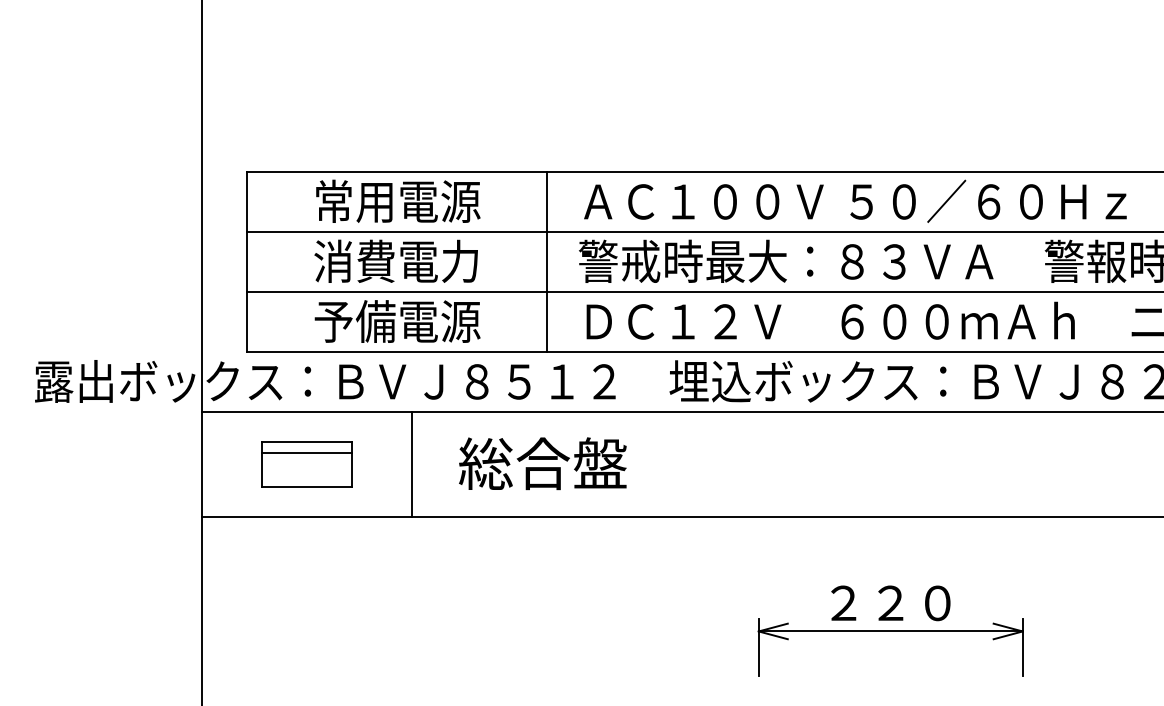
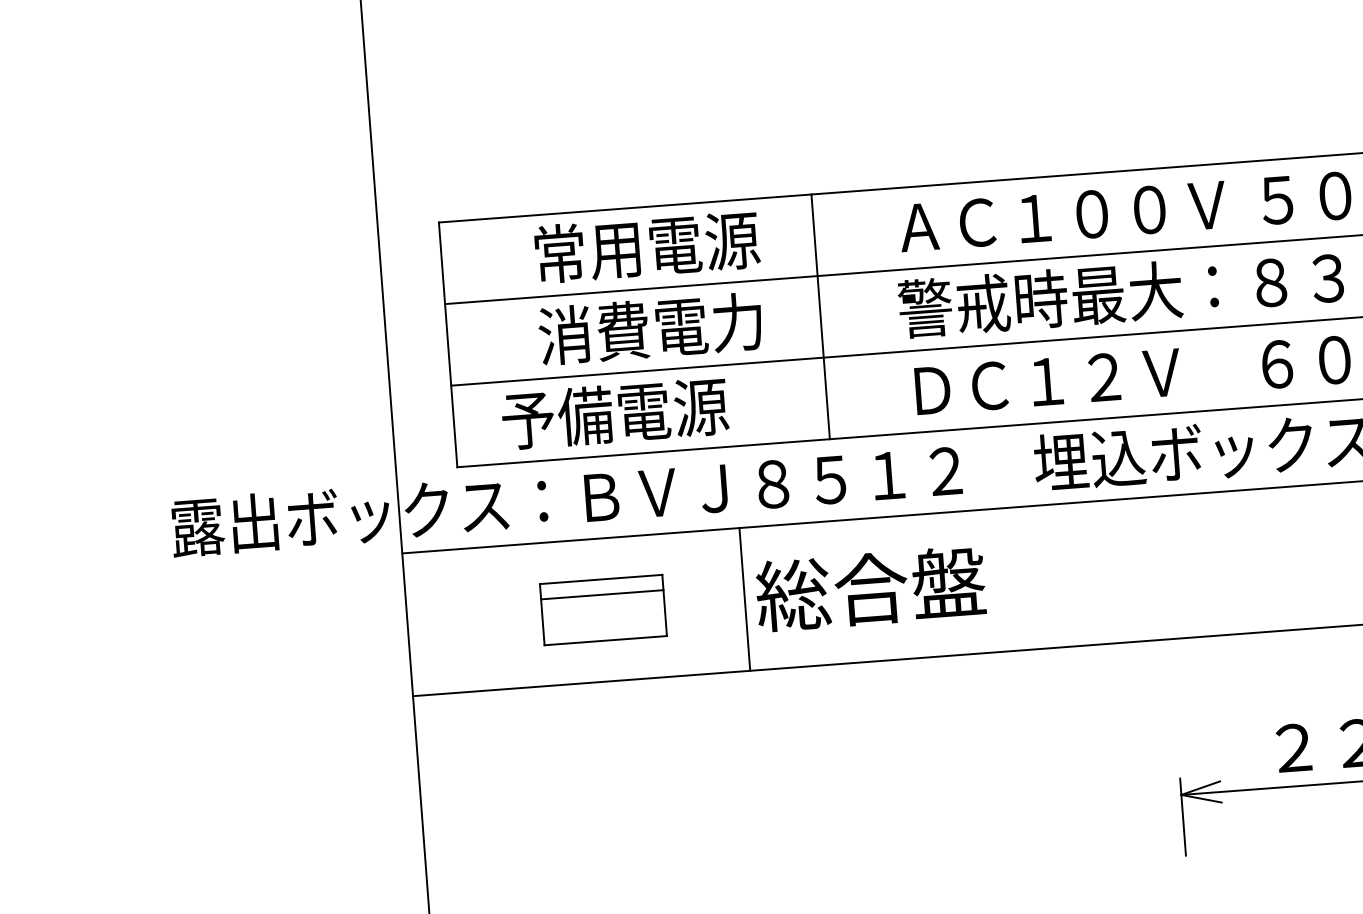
line: (547, 262) -> (821, 317), moved
text: (397, 321) -> (614, 413), moved
line: (412, 463) -> (745, 598), moved
part: (306, 464) -> (602, 610), moved

